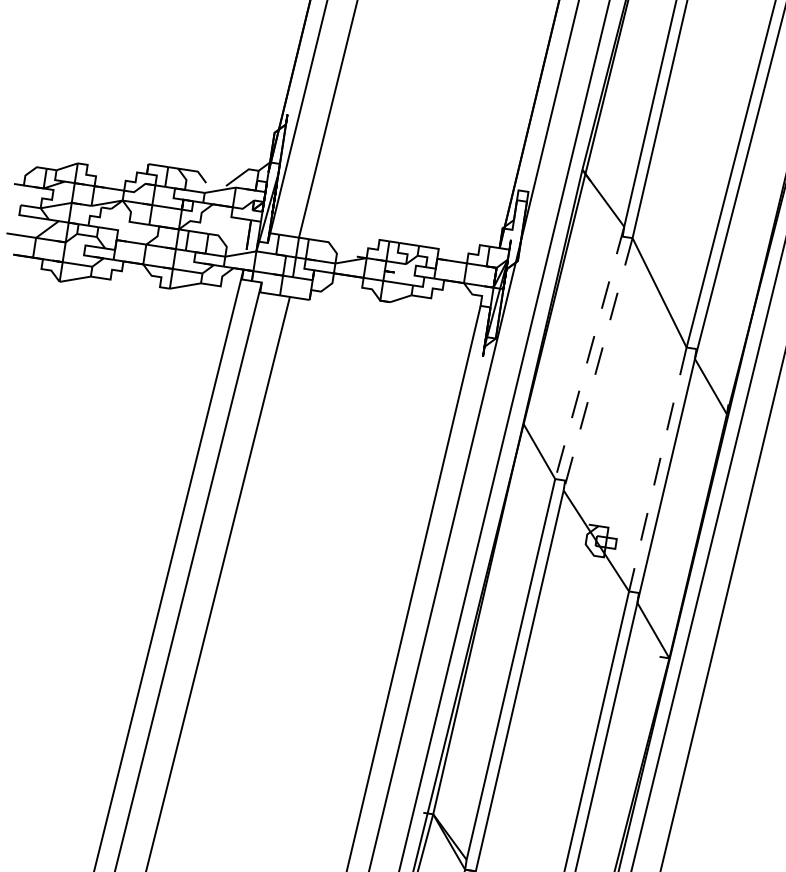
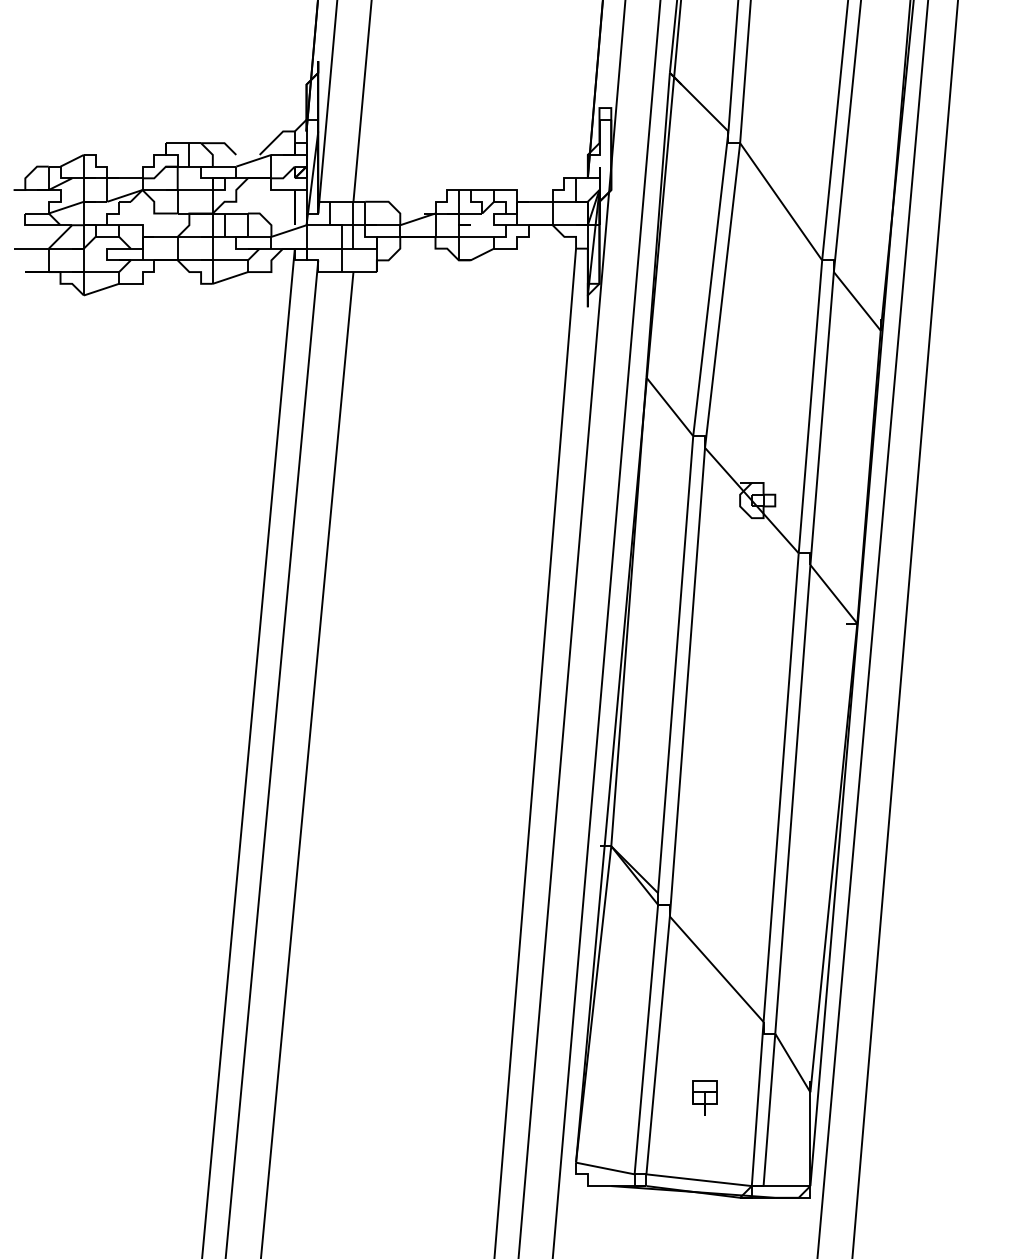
line: (589, 353) -> (710, 284), dashed -> solid
line: (597, 365) -> (722, 296), dashed -> solid
line: (657, 469) -> (810, 406), dashed -> solid

